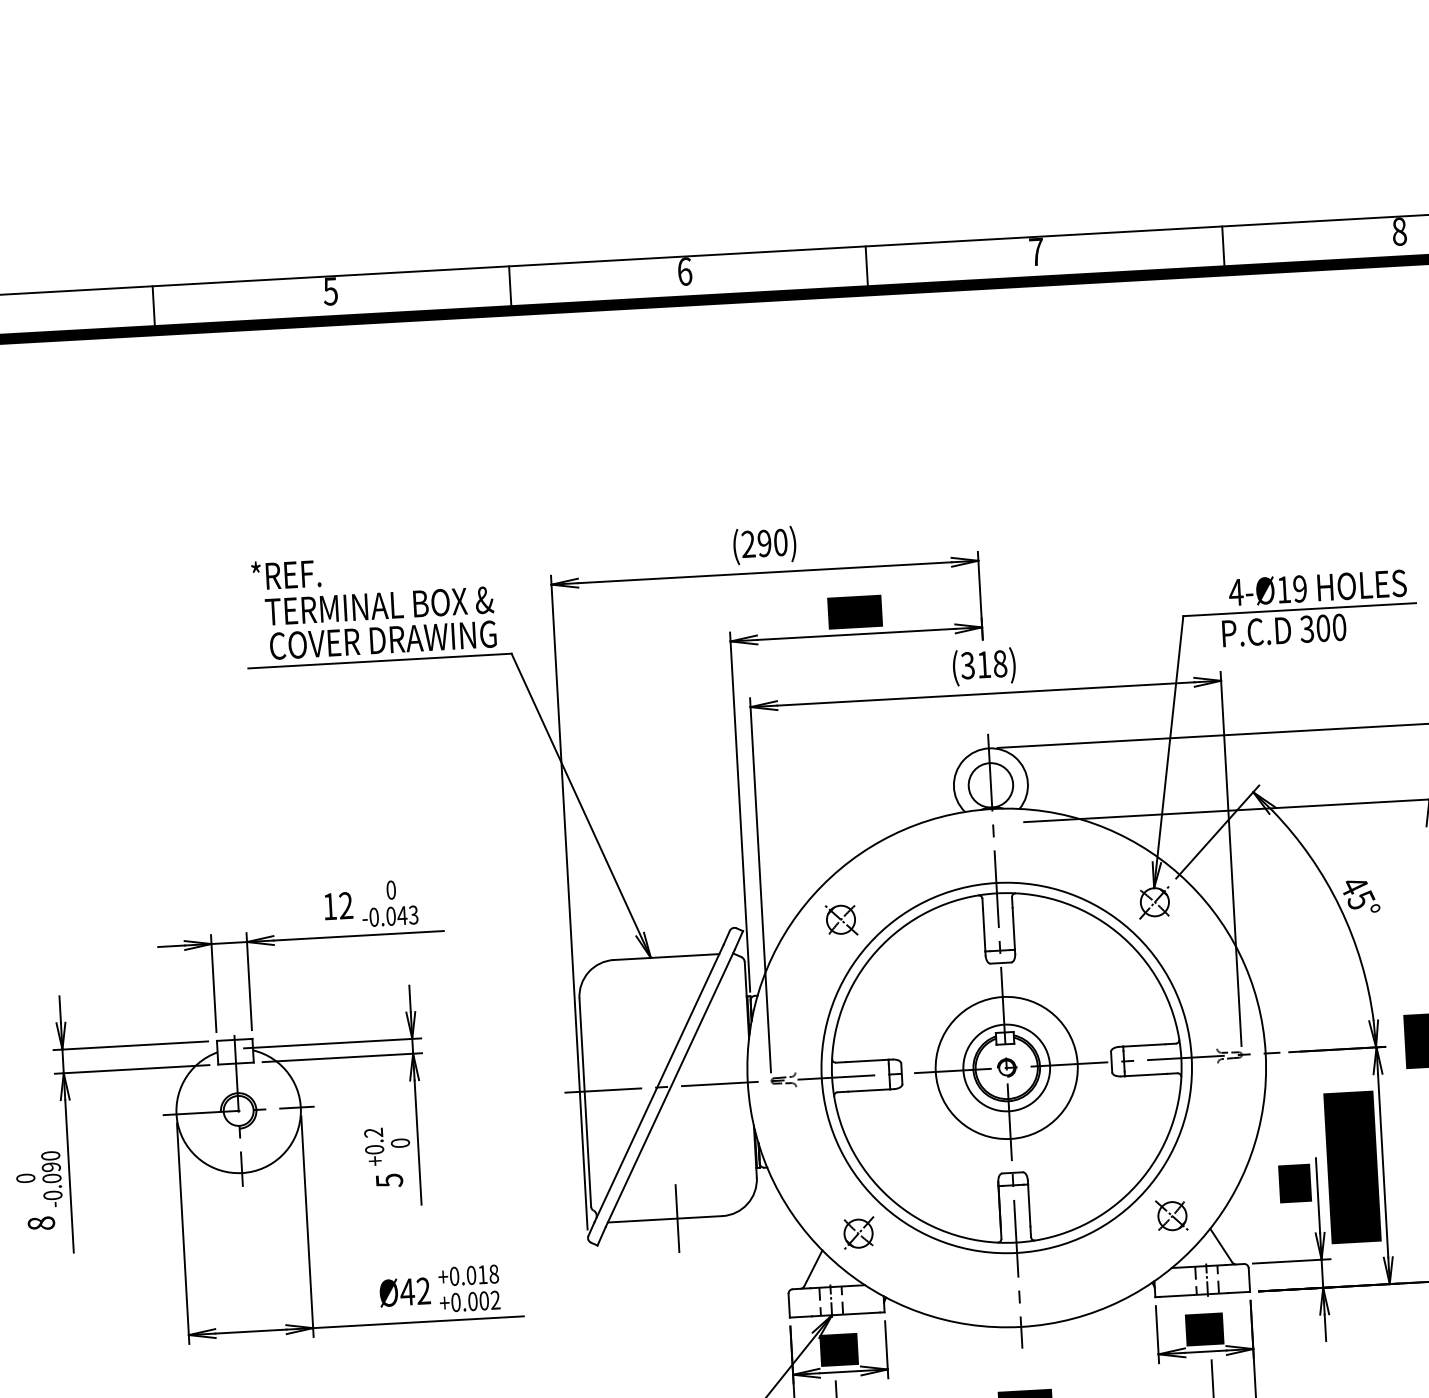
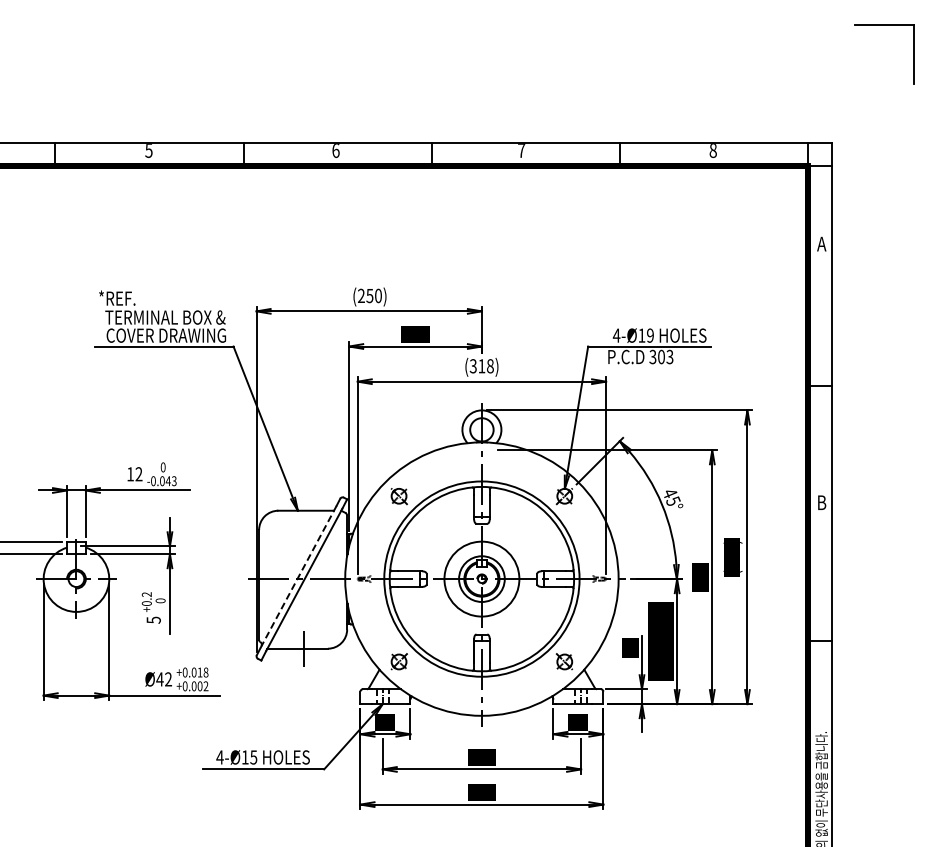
text: (763, 542) -> (369, 295), (290) -> (250)
text: (1338, 628) -> (669, 357), 300 -> 303
line: (659, 1084) -> (298, 577), solid -> dashed

